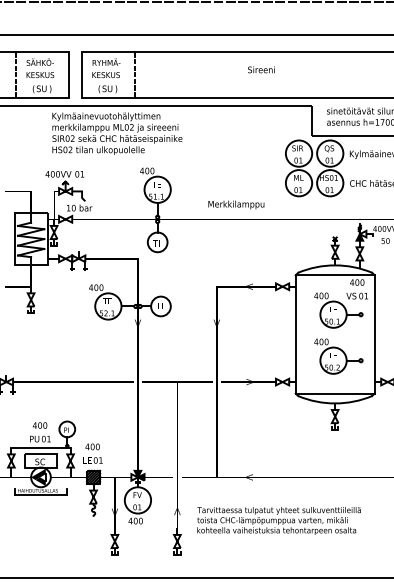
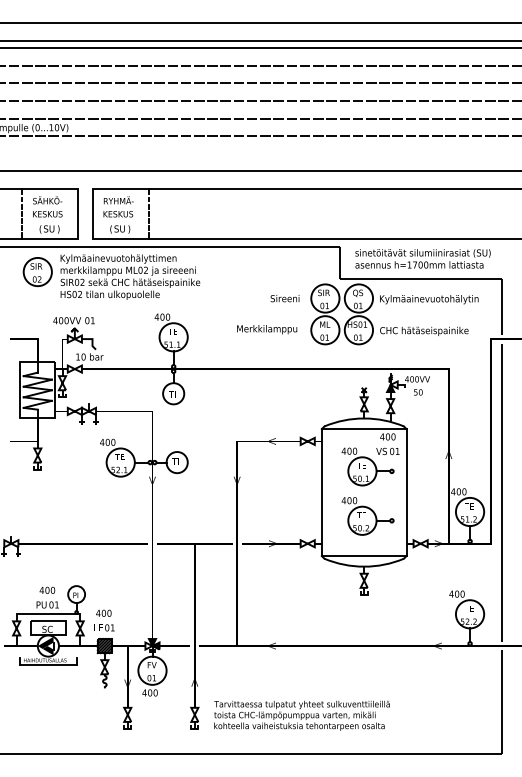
text: (260, 69) -> (284, 298), moved
part: (30, 128) -> (37, 271), added
text: (236, 204) -> (267, 329), moved
text: (278, 520) -> (301, 715), moved

